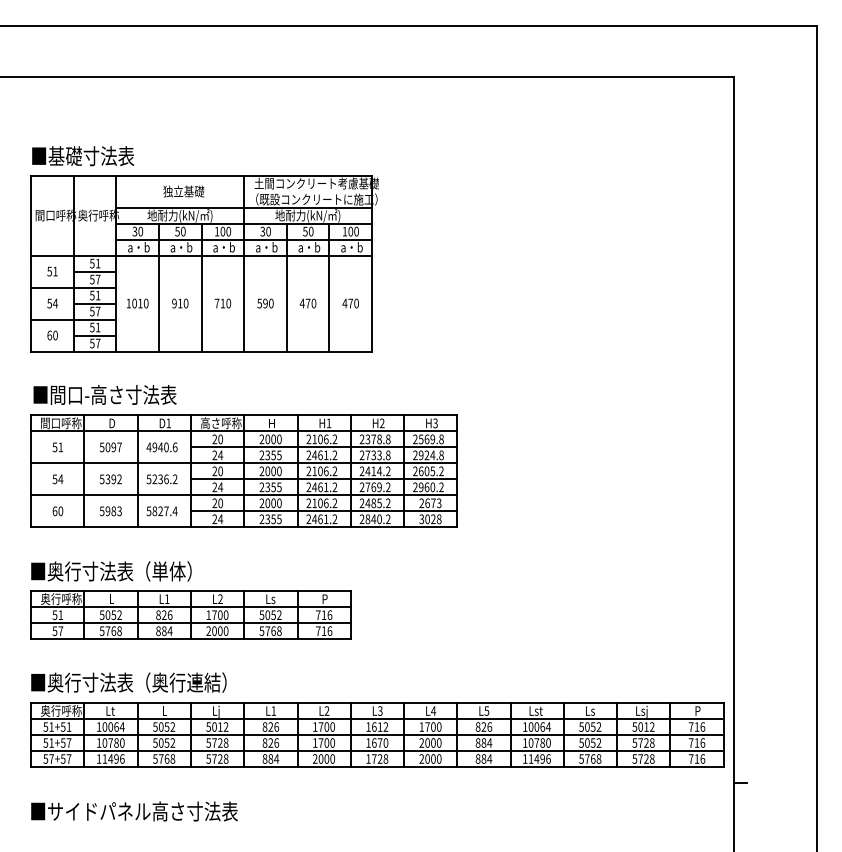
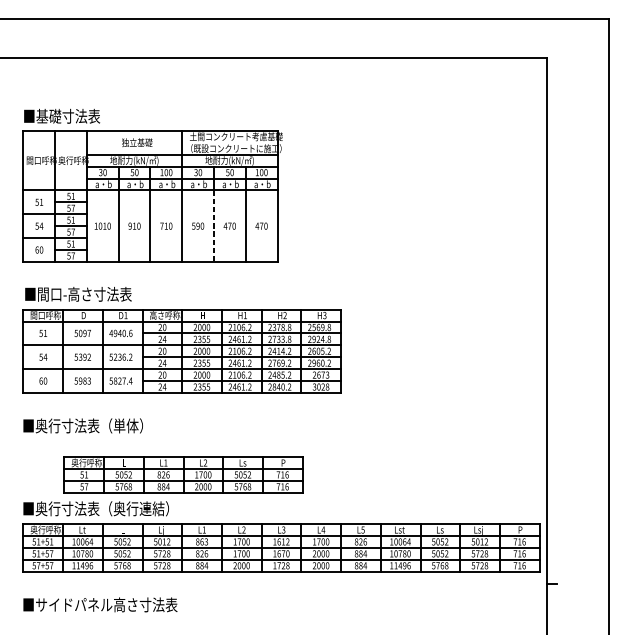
line: (286, 303) -> (213, 226), solid -> dashed
part: (190, 614) -> (183, 474), moved
text: (273, 726) -> (204, 541), 826 -> 863

